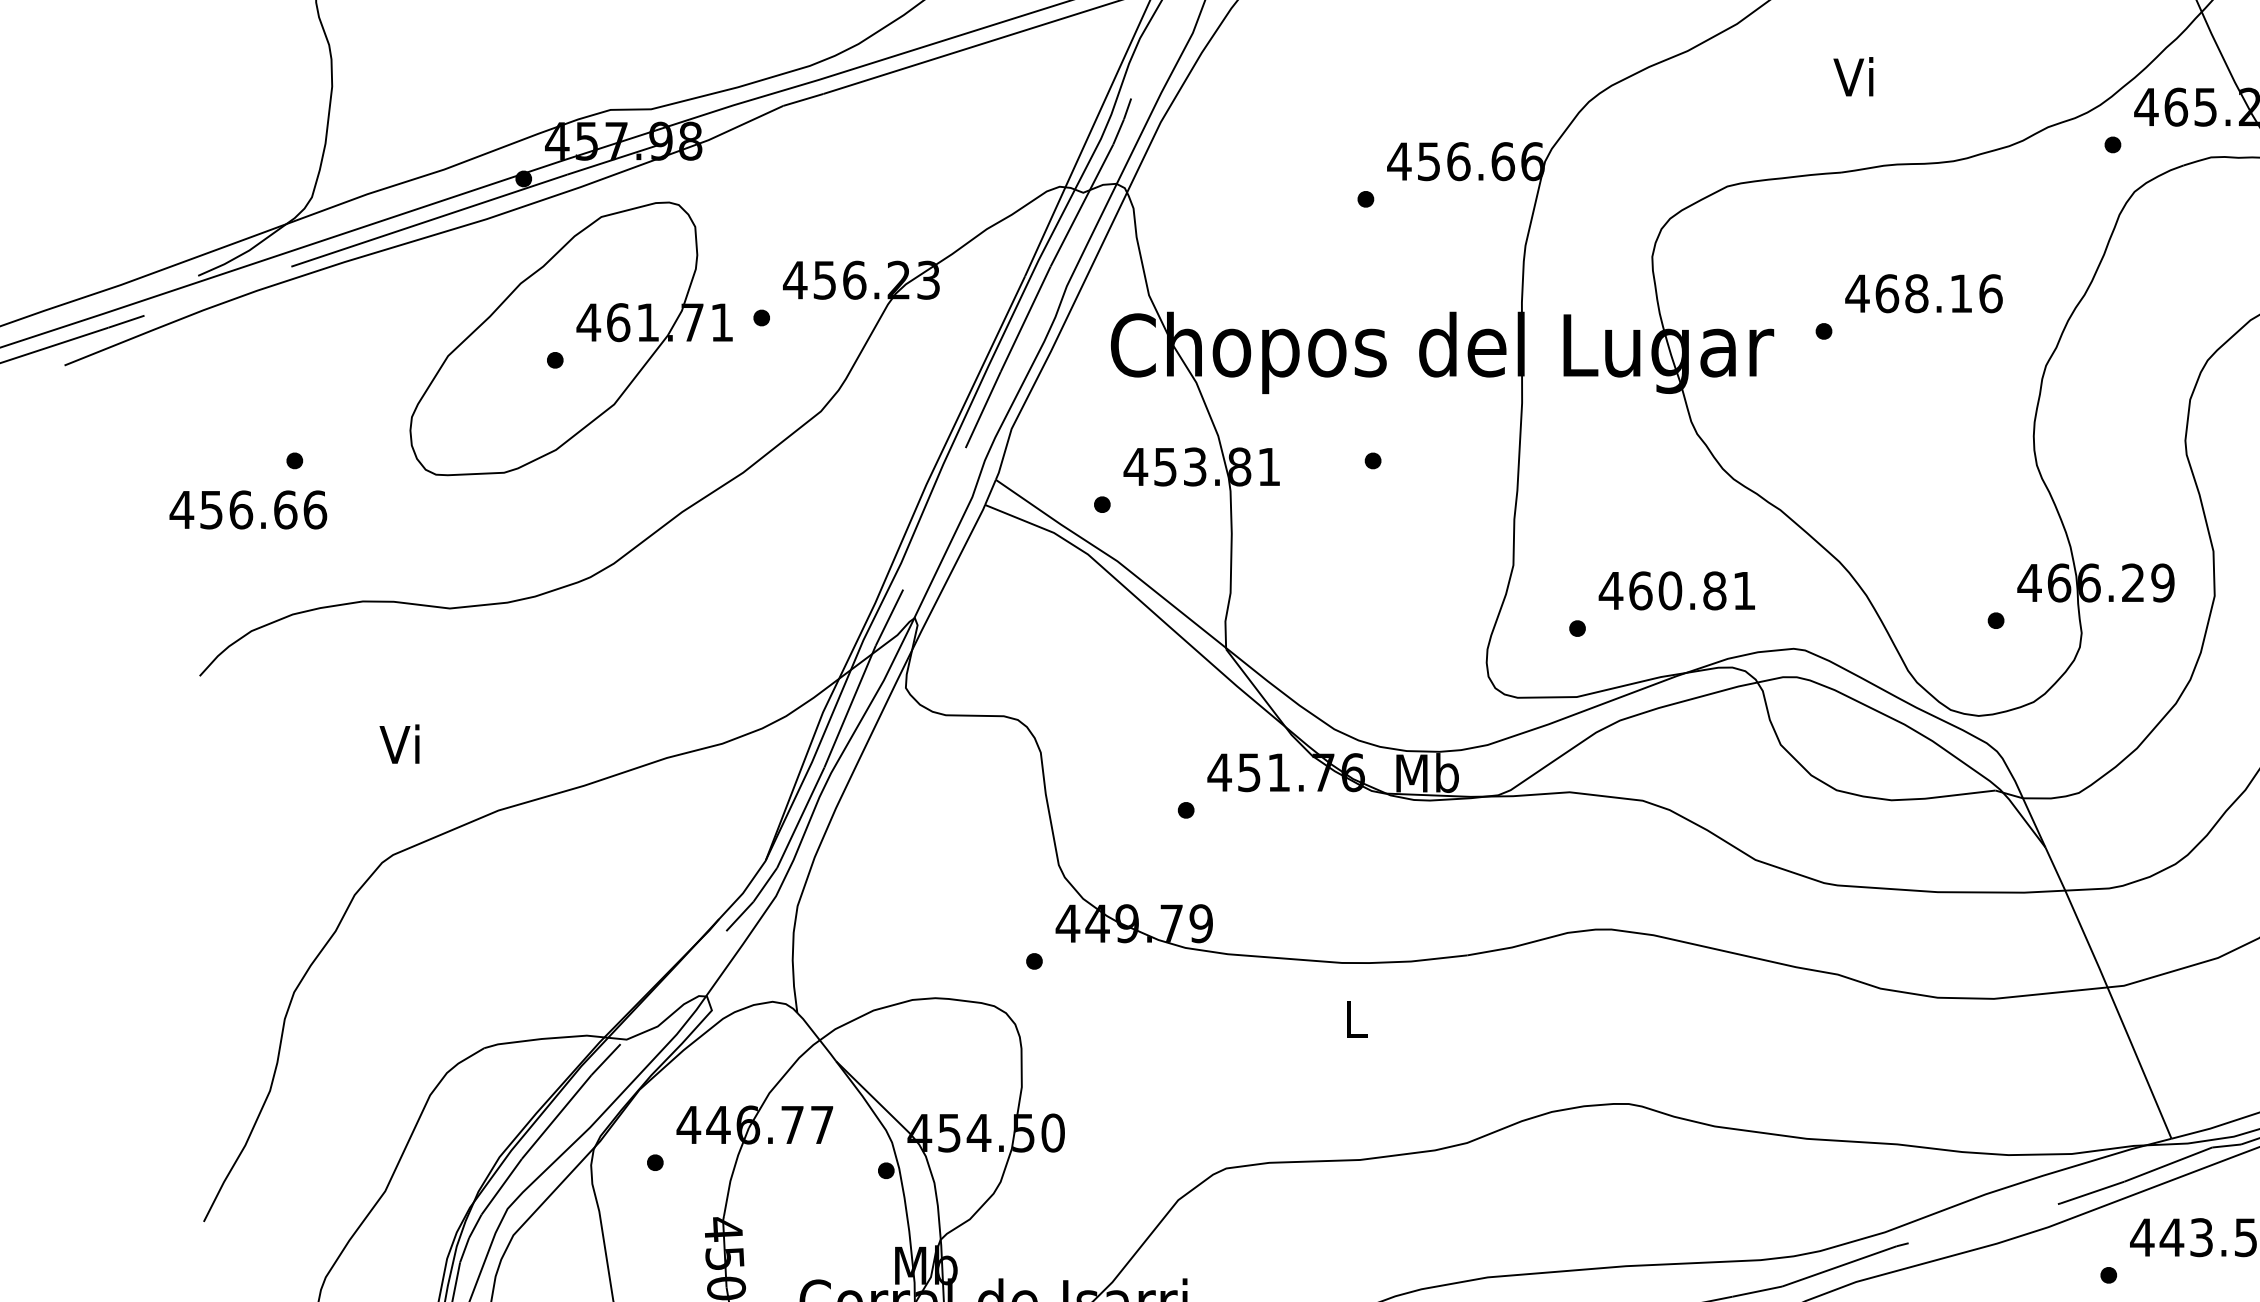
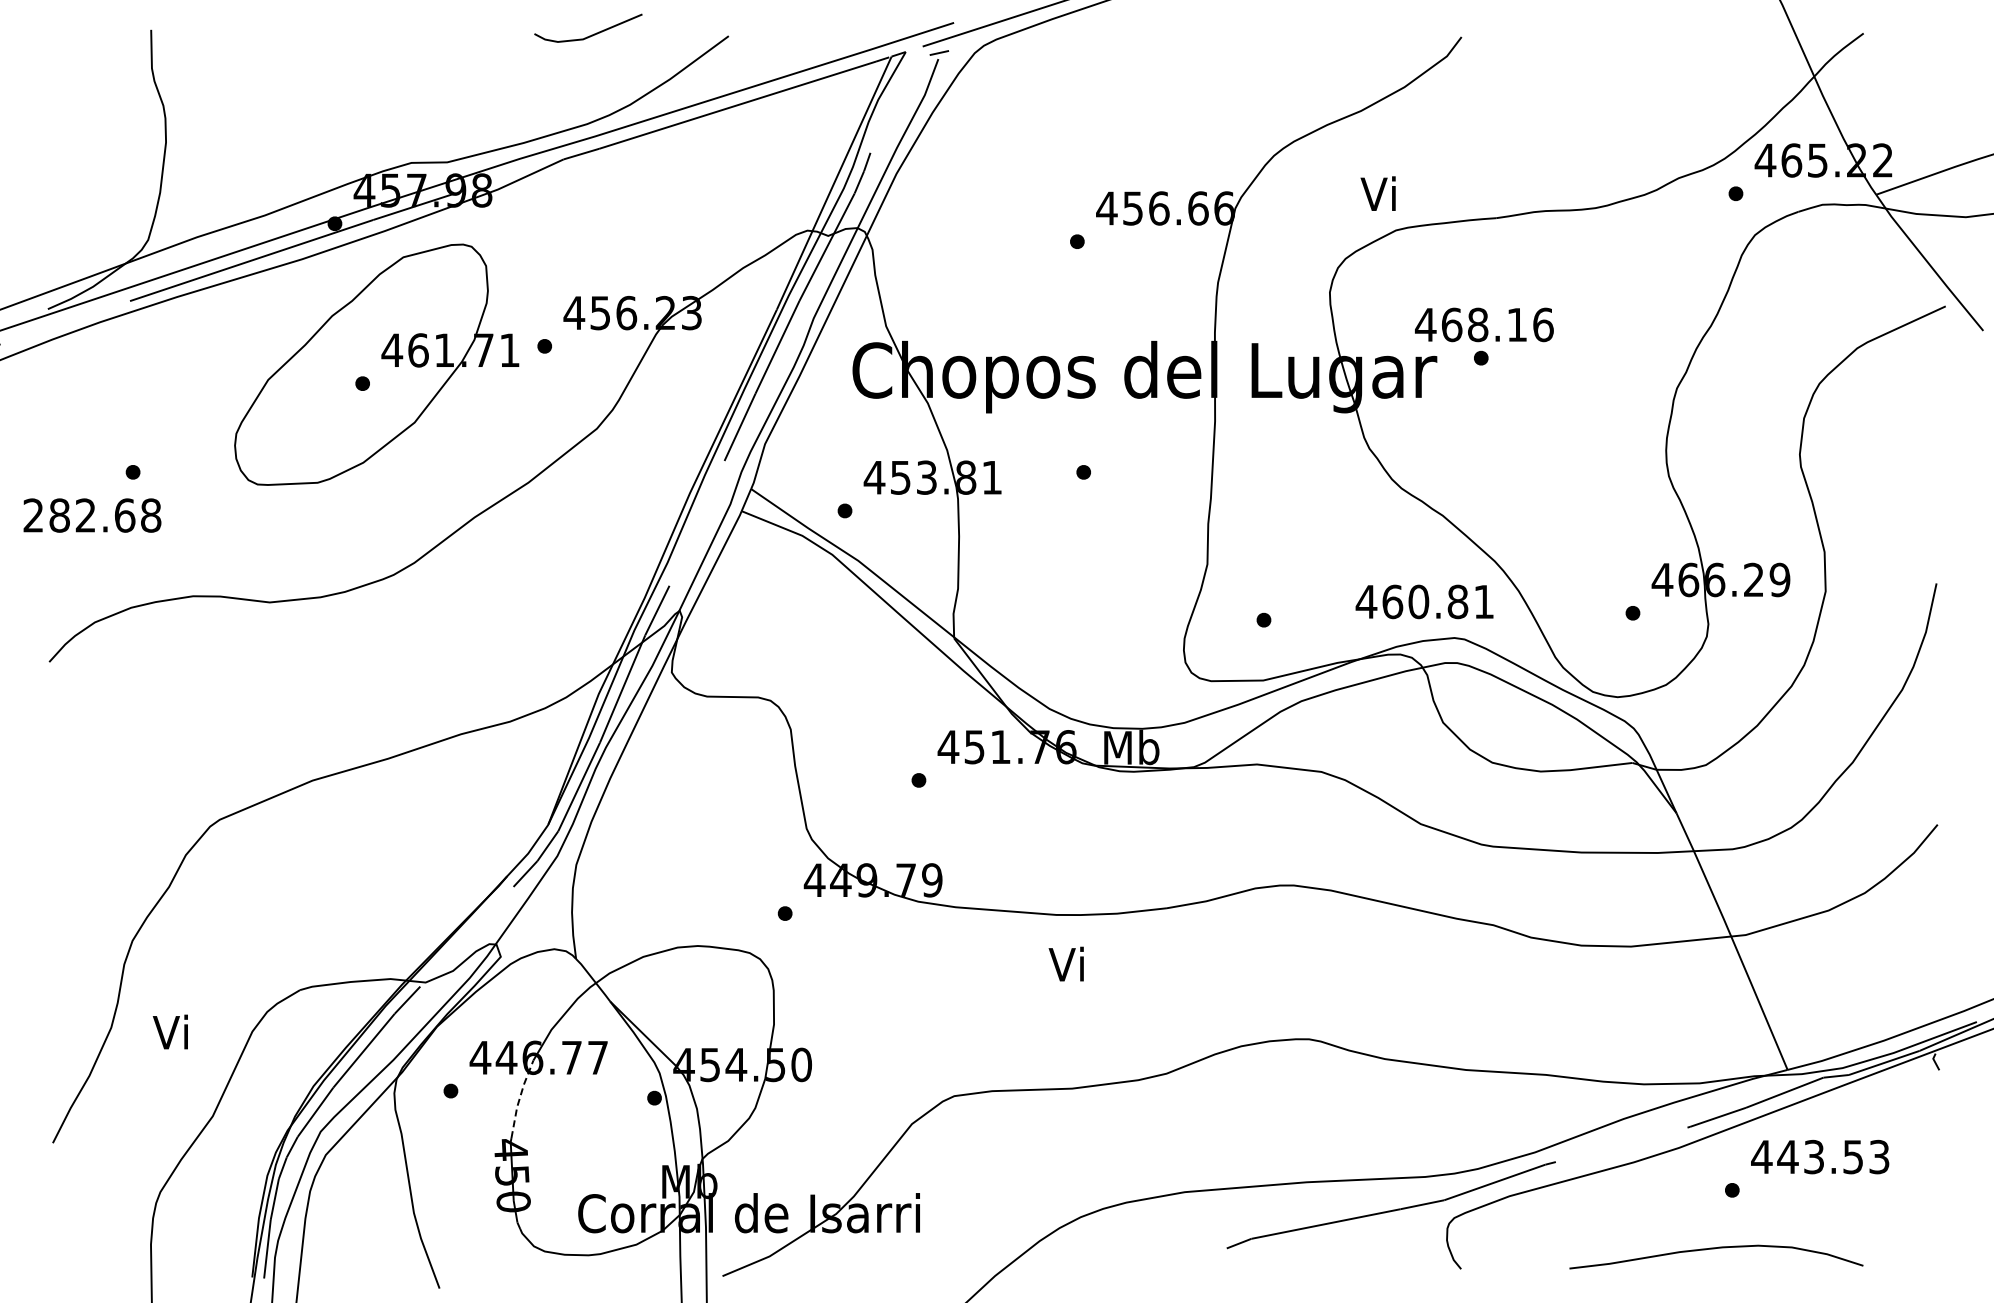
text: (1852, 76) -> (1377, 193), moved
text: (1924, 293) -> (1484, 324), moved
text: (247, 509) -> (91, 515), 456.66 -> 282.68
text: (1676, 590) -> (1424, 601), moved
text: (398, 743) -> (169, 1031), moved
text: (1352, 1018) -> (1065, 963), L -> Vi
line: (733, 1171) -> (519, 1098), solid -> dashed

